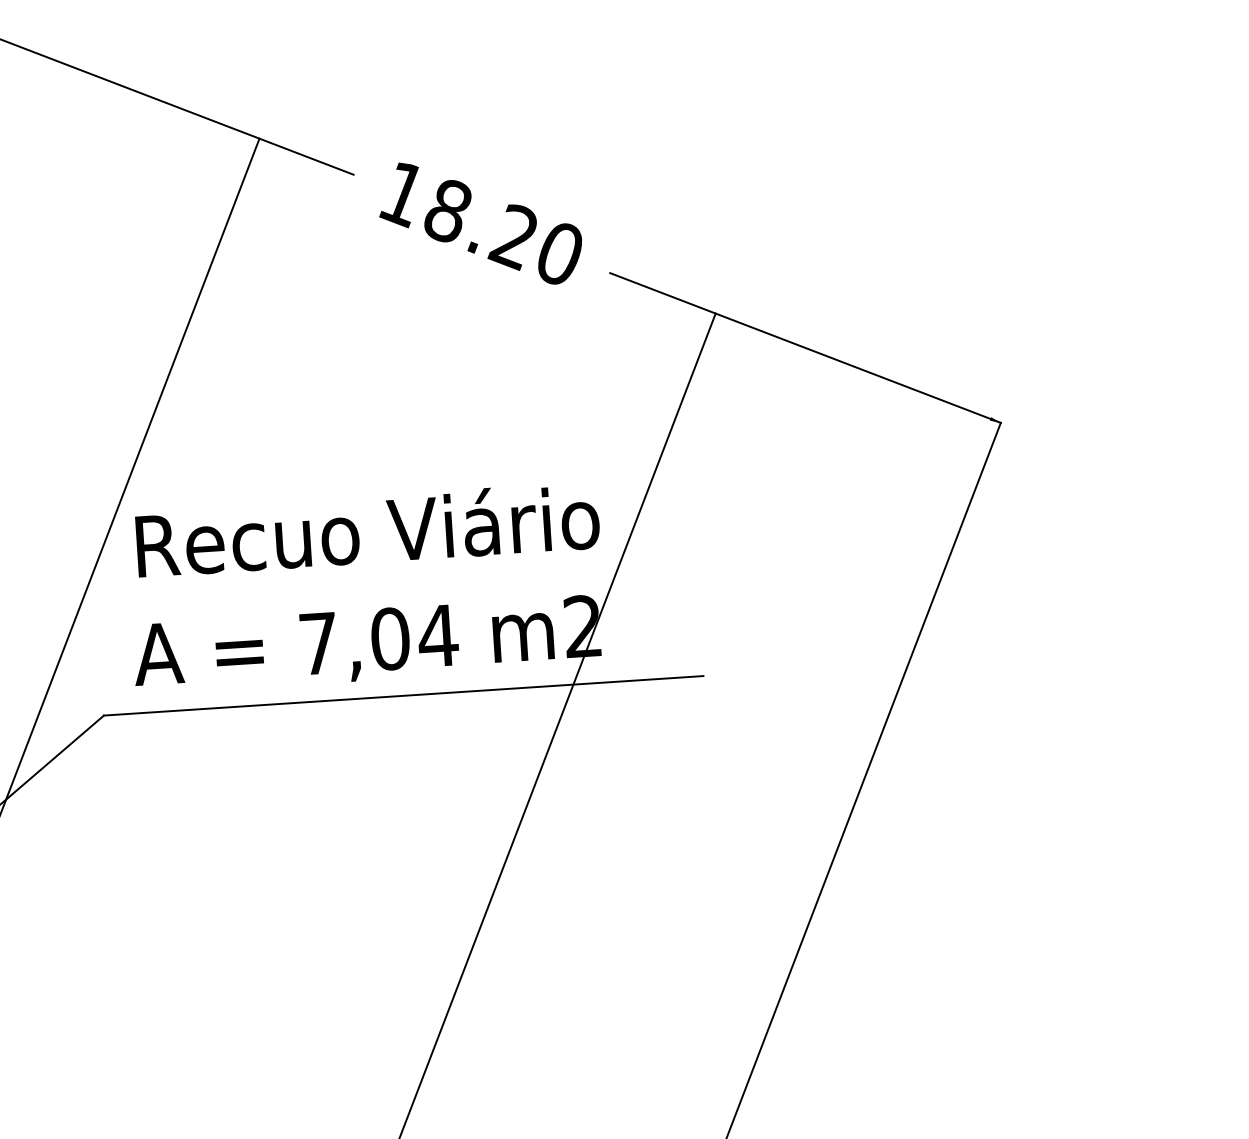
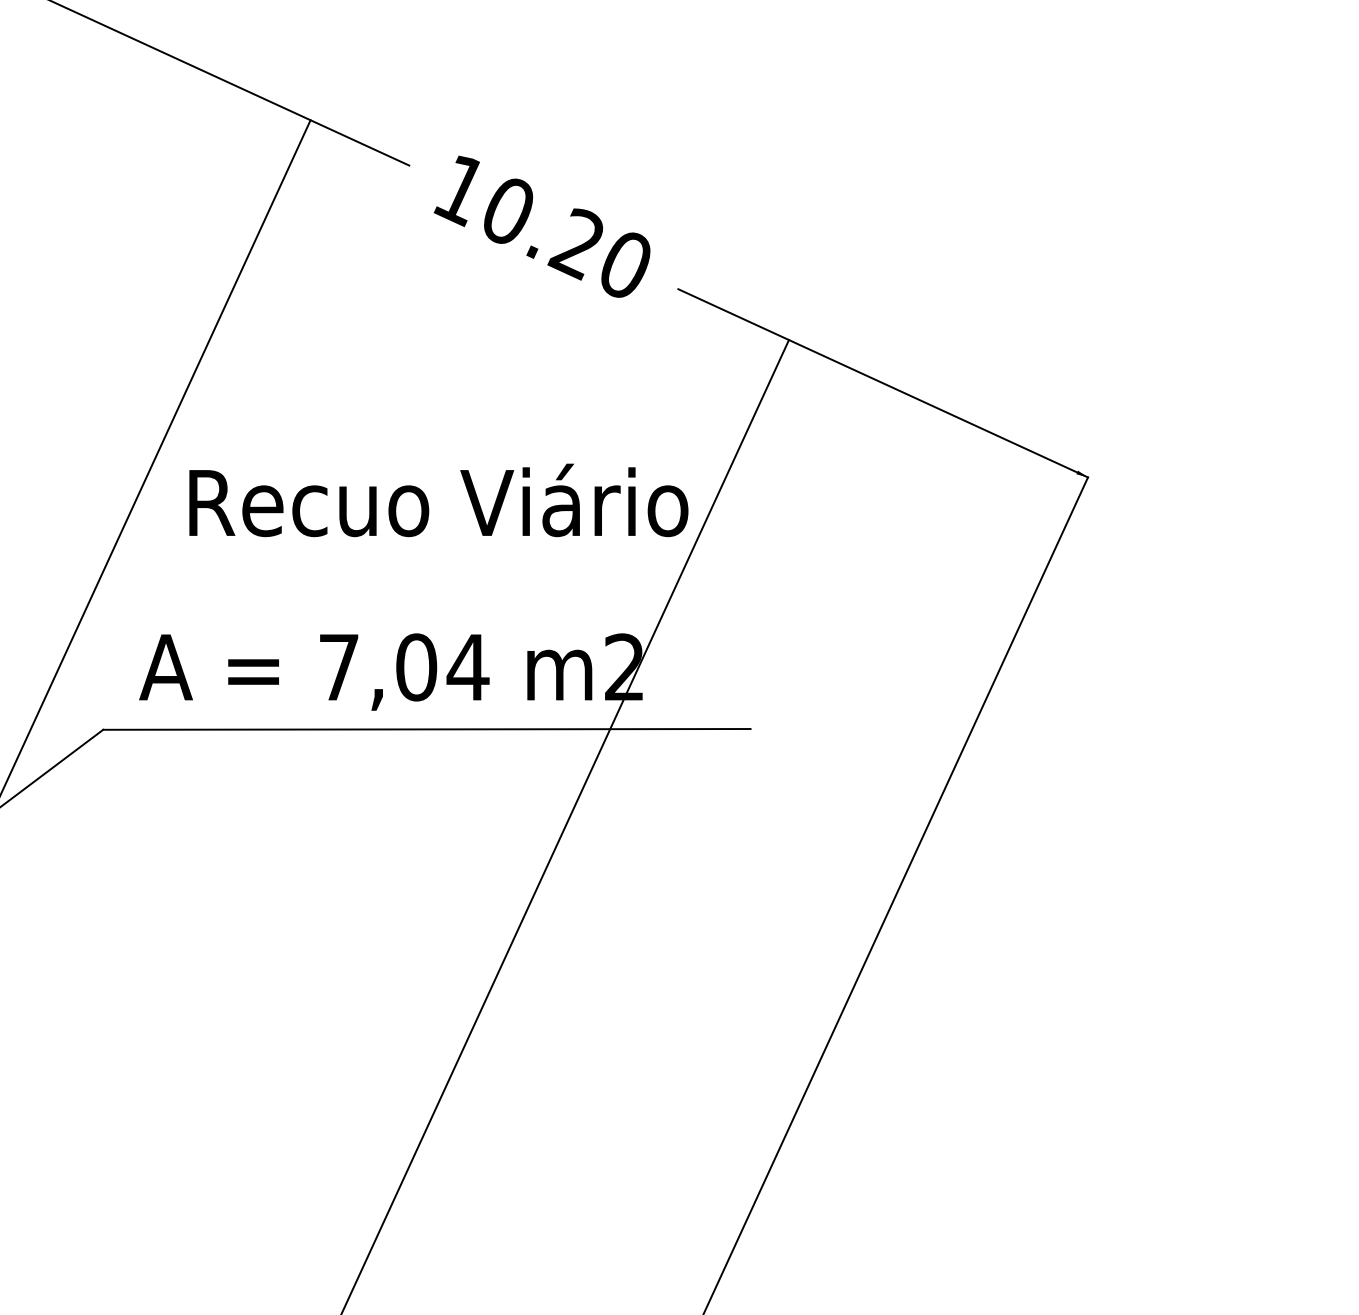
text: (447, 211) -> (507, 211), 18.20 -> 10.20
text: (367, 529) -> (438, 500), moved

